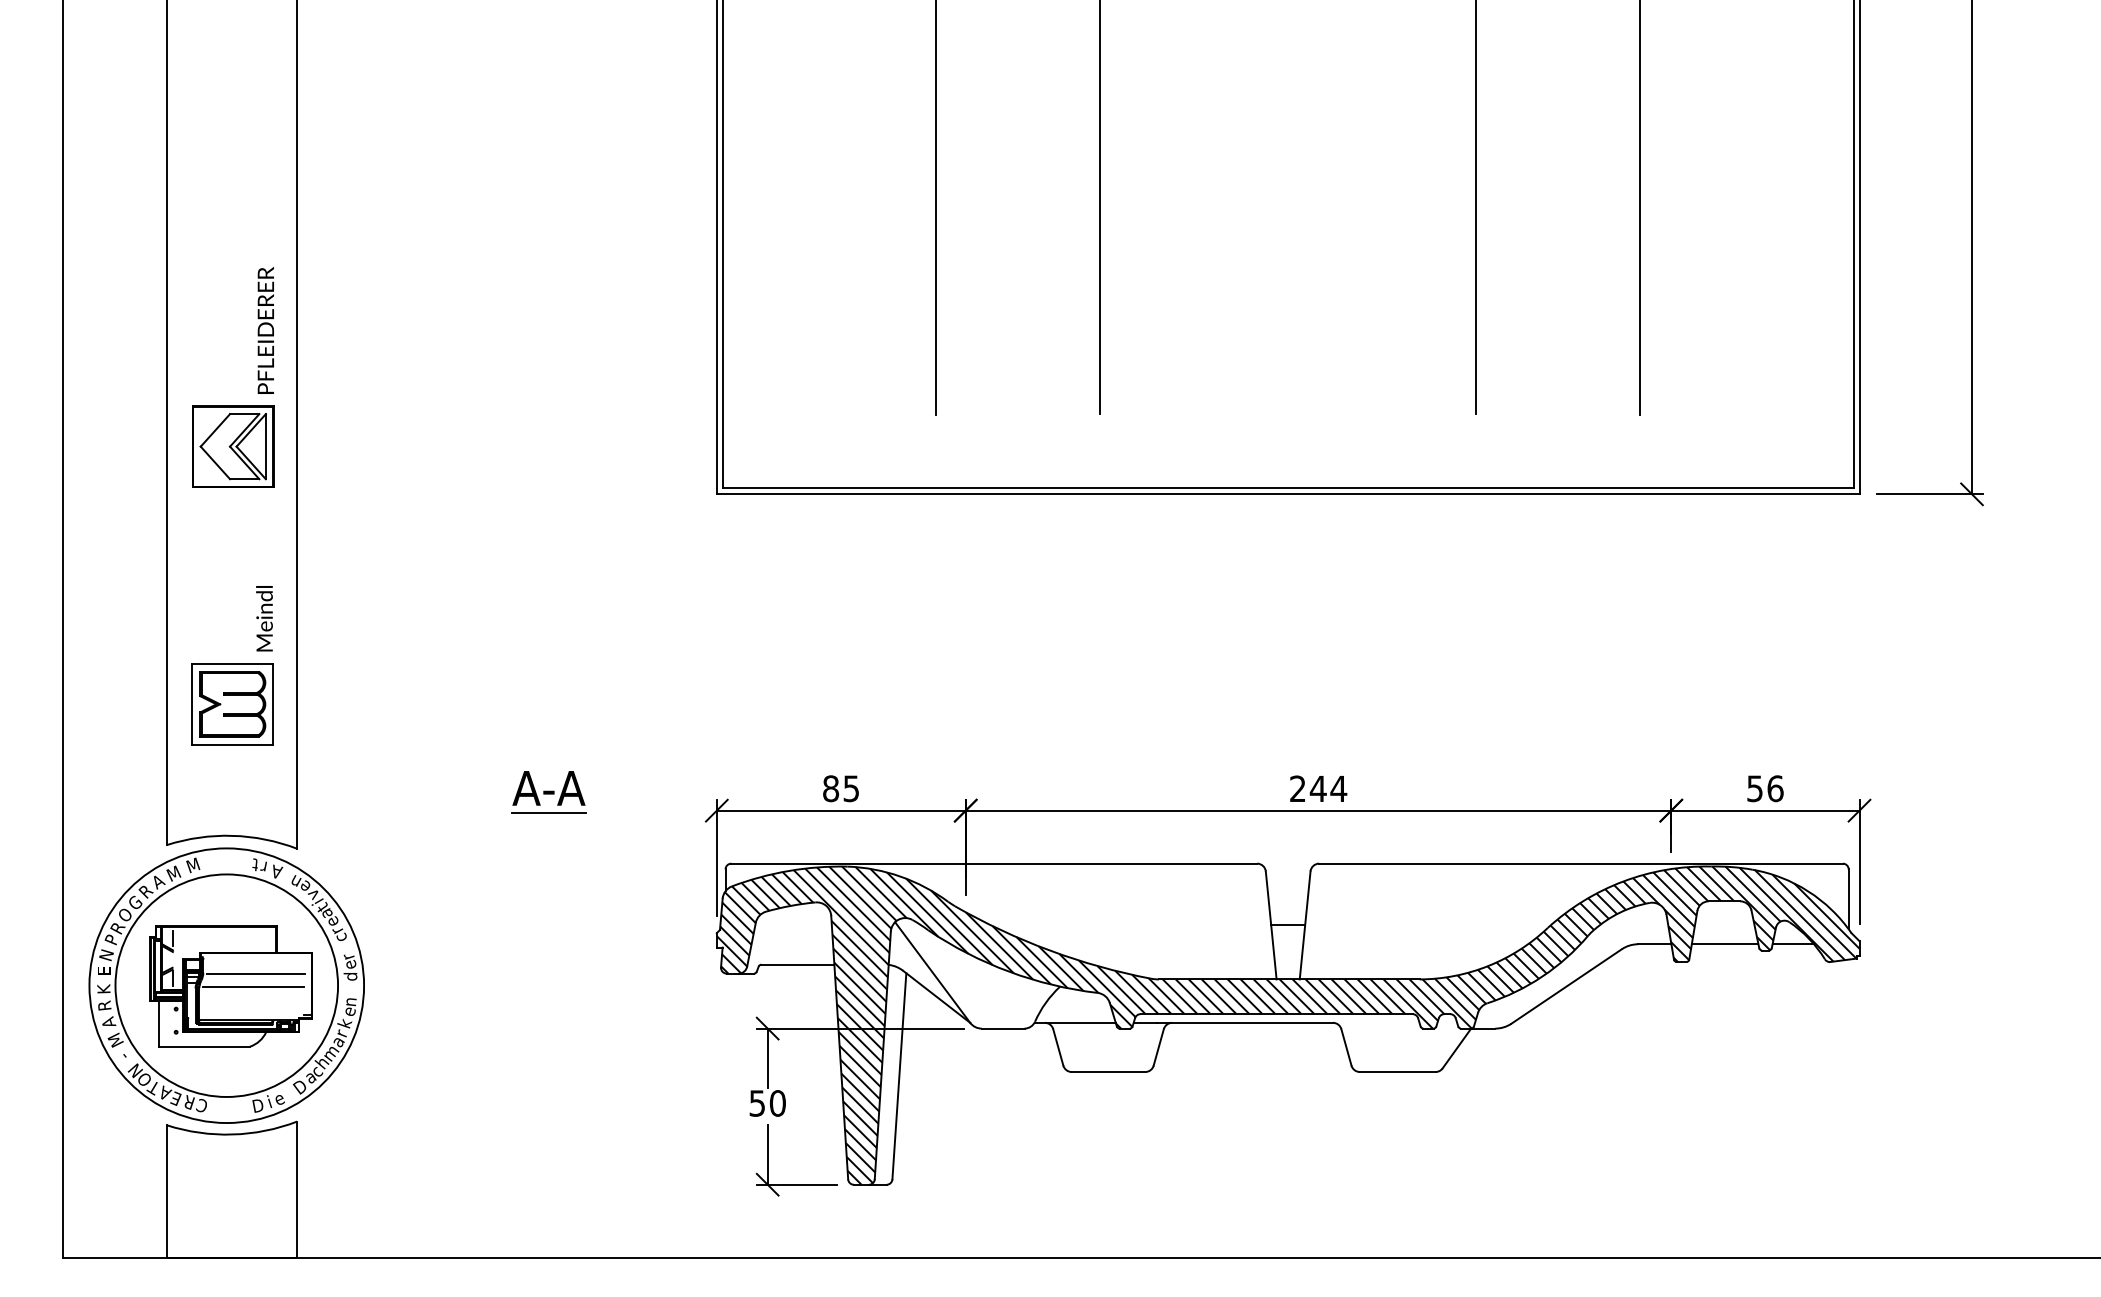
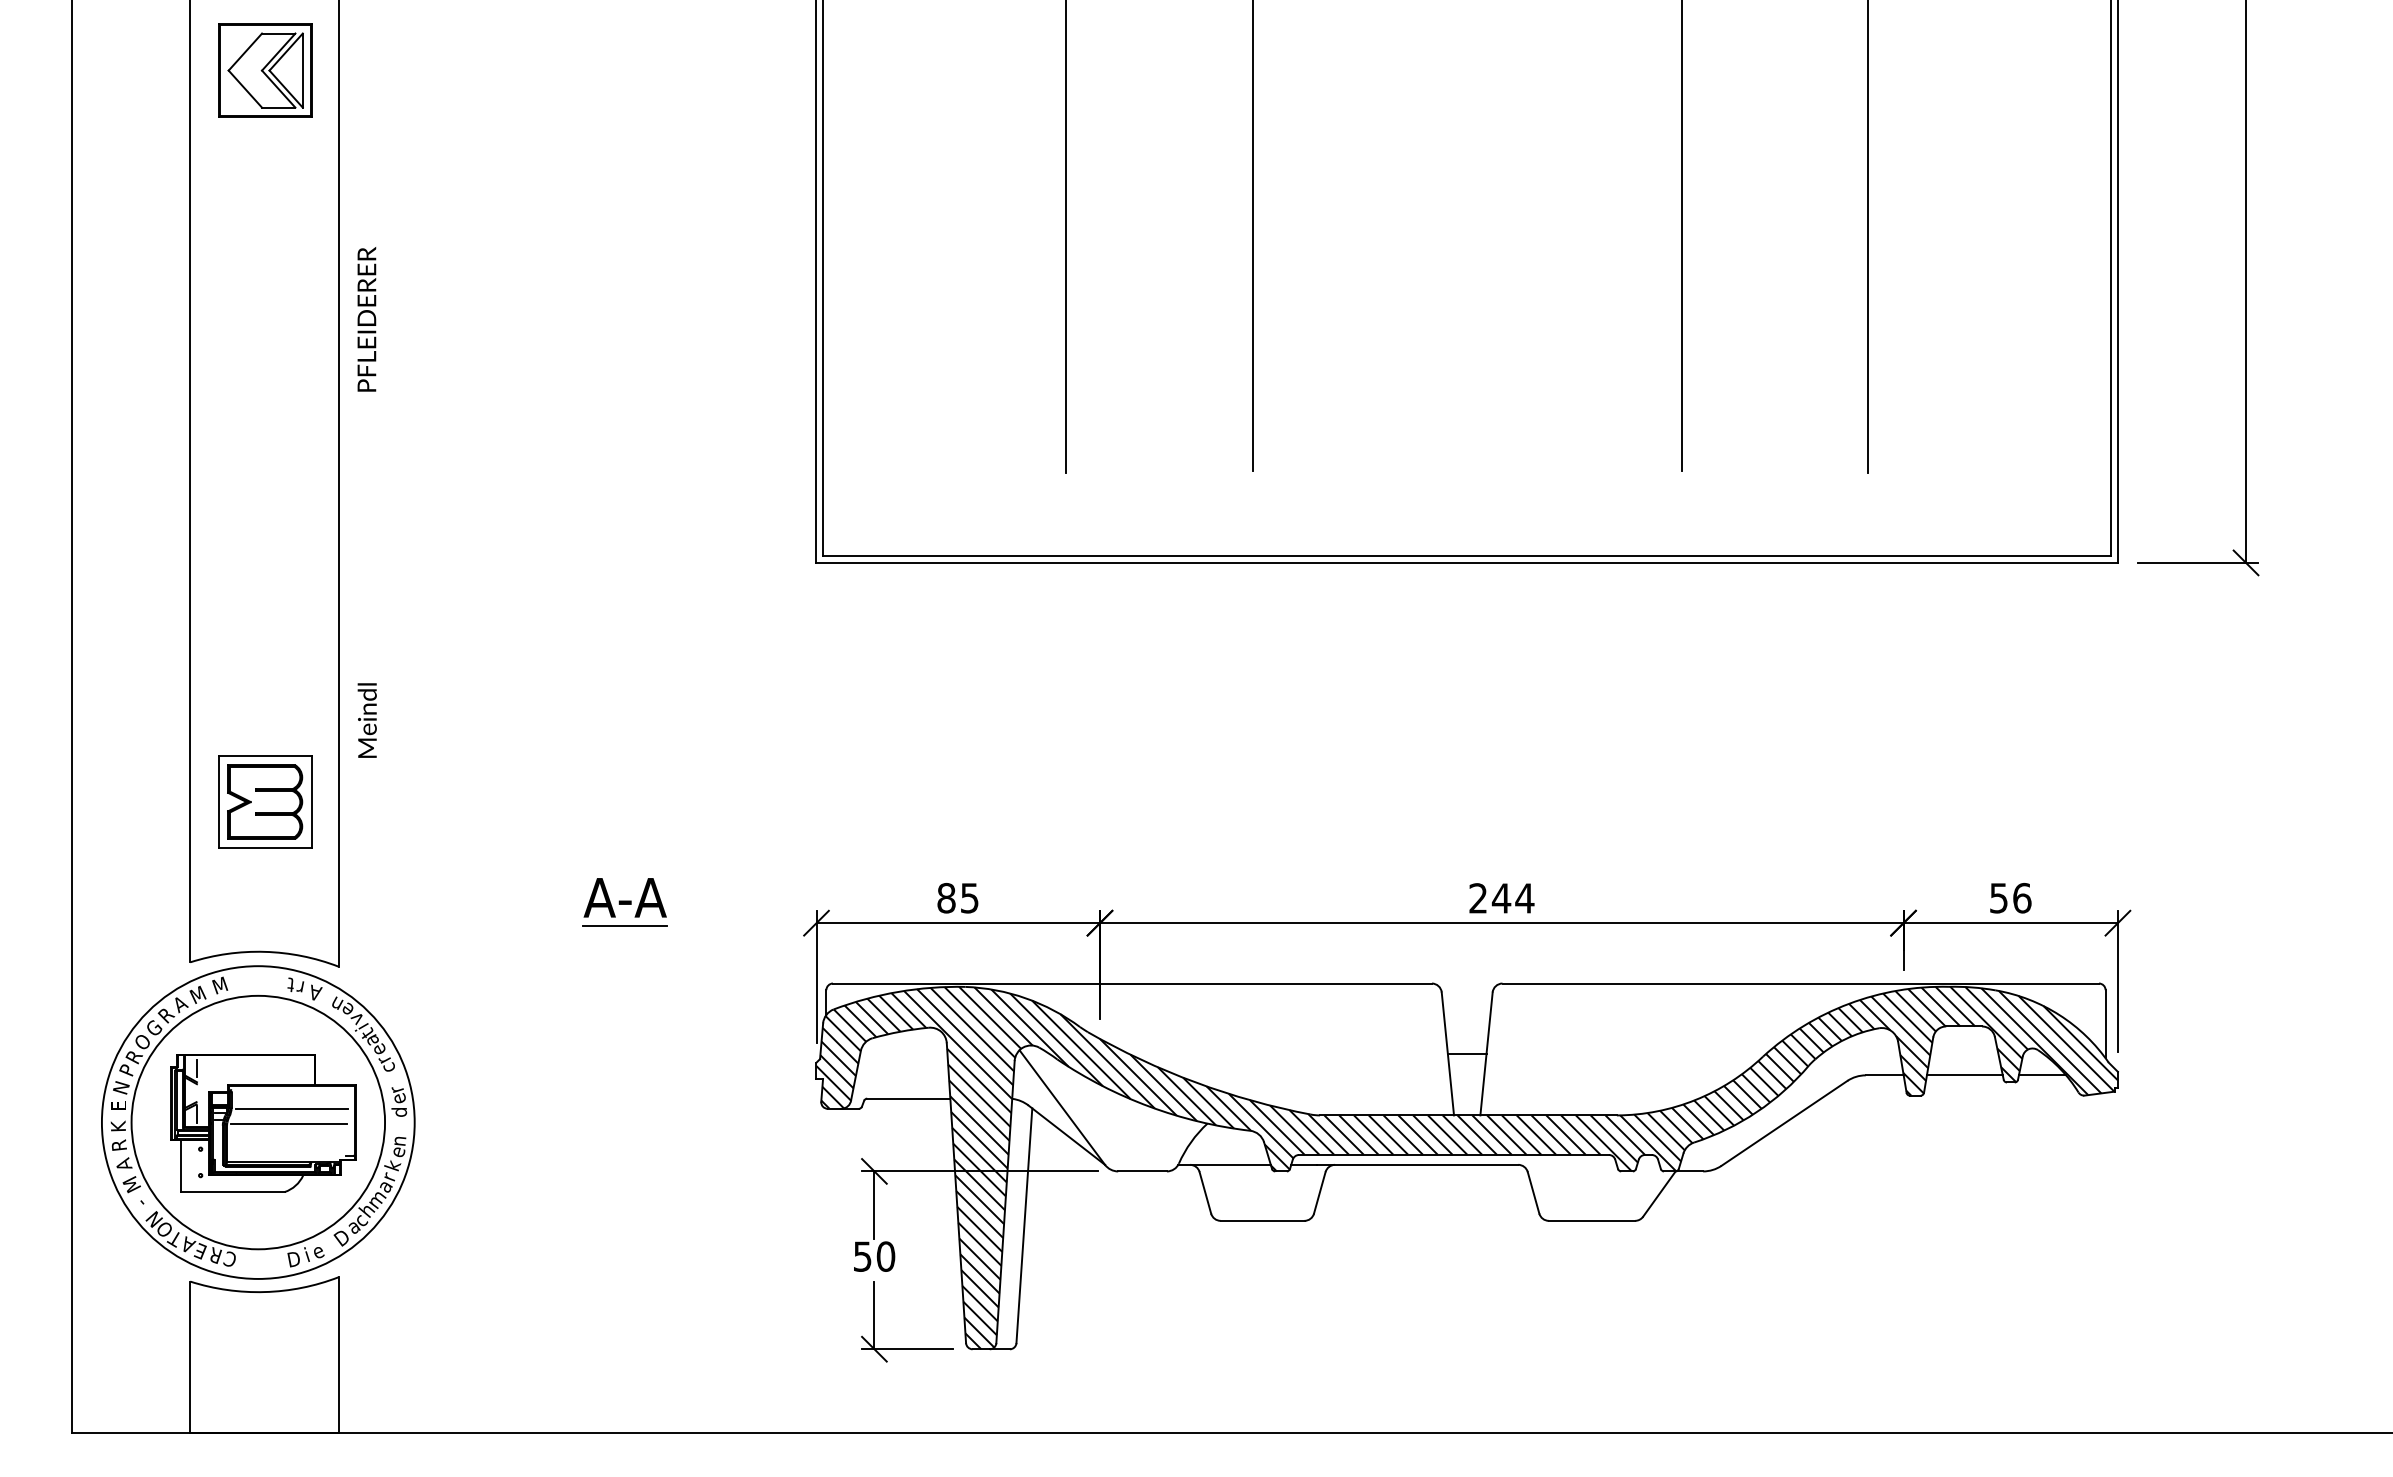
text: (265, 330) -> (366, 319), moved
part: (233, 446) -> (265, 70), moved
text: (263, 618) -> (366, 720), moved

